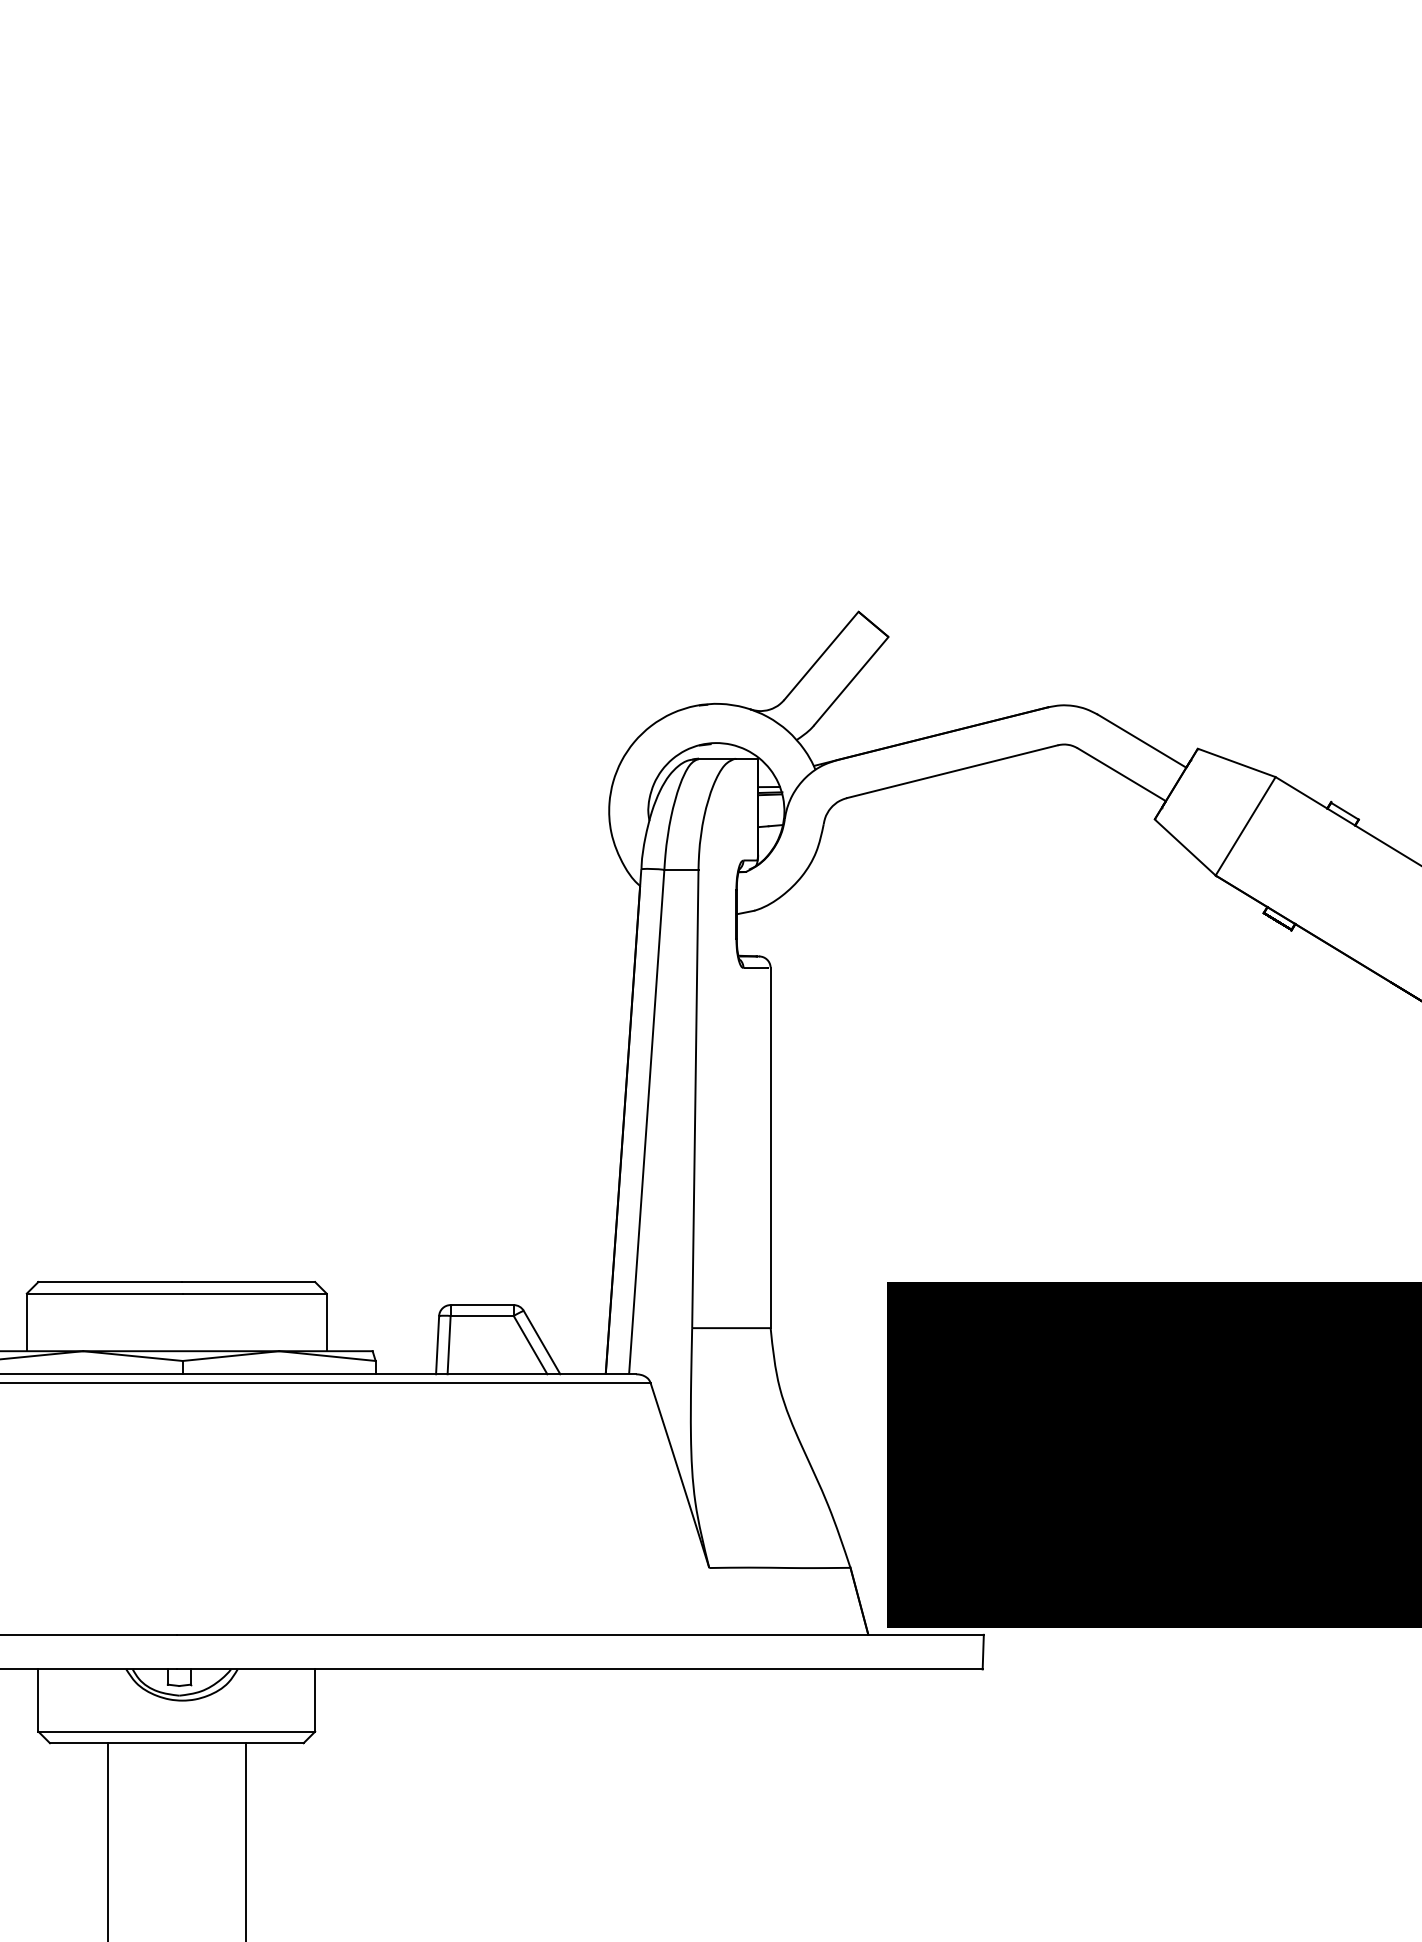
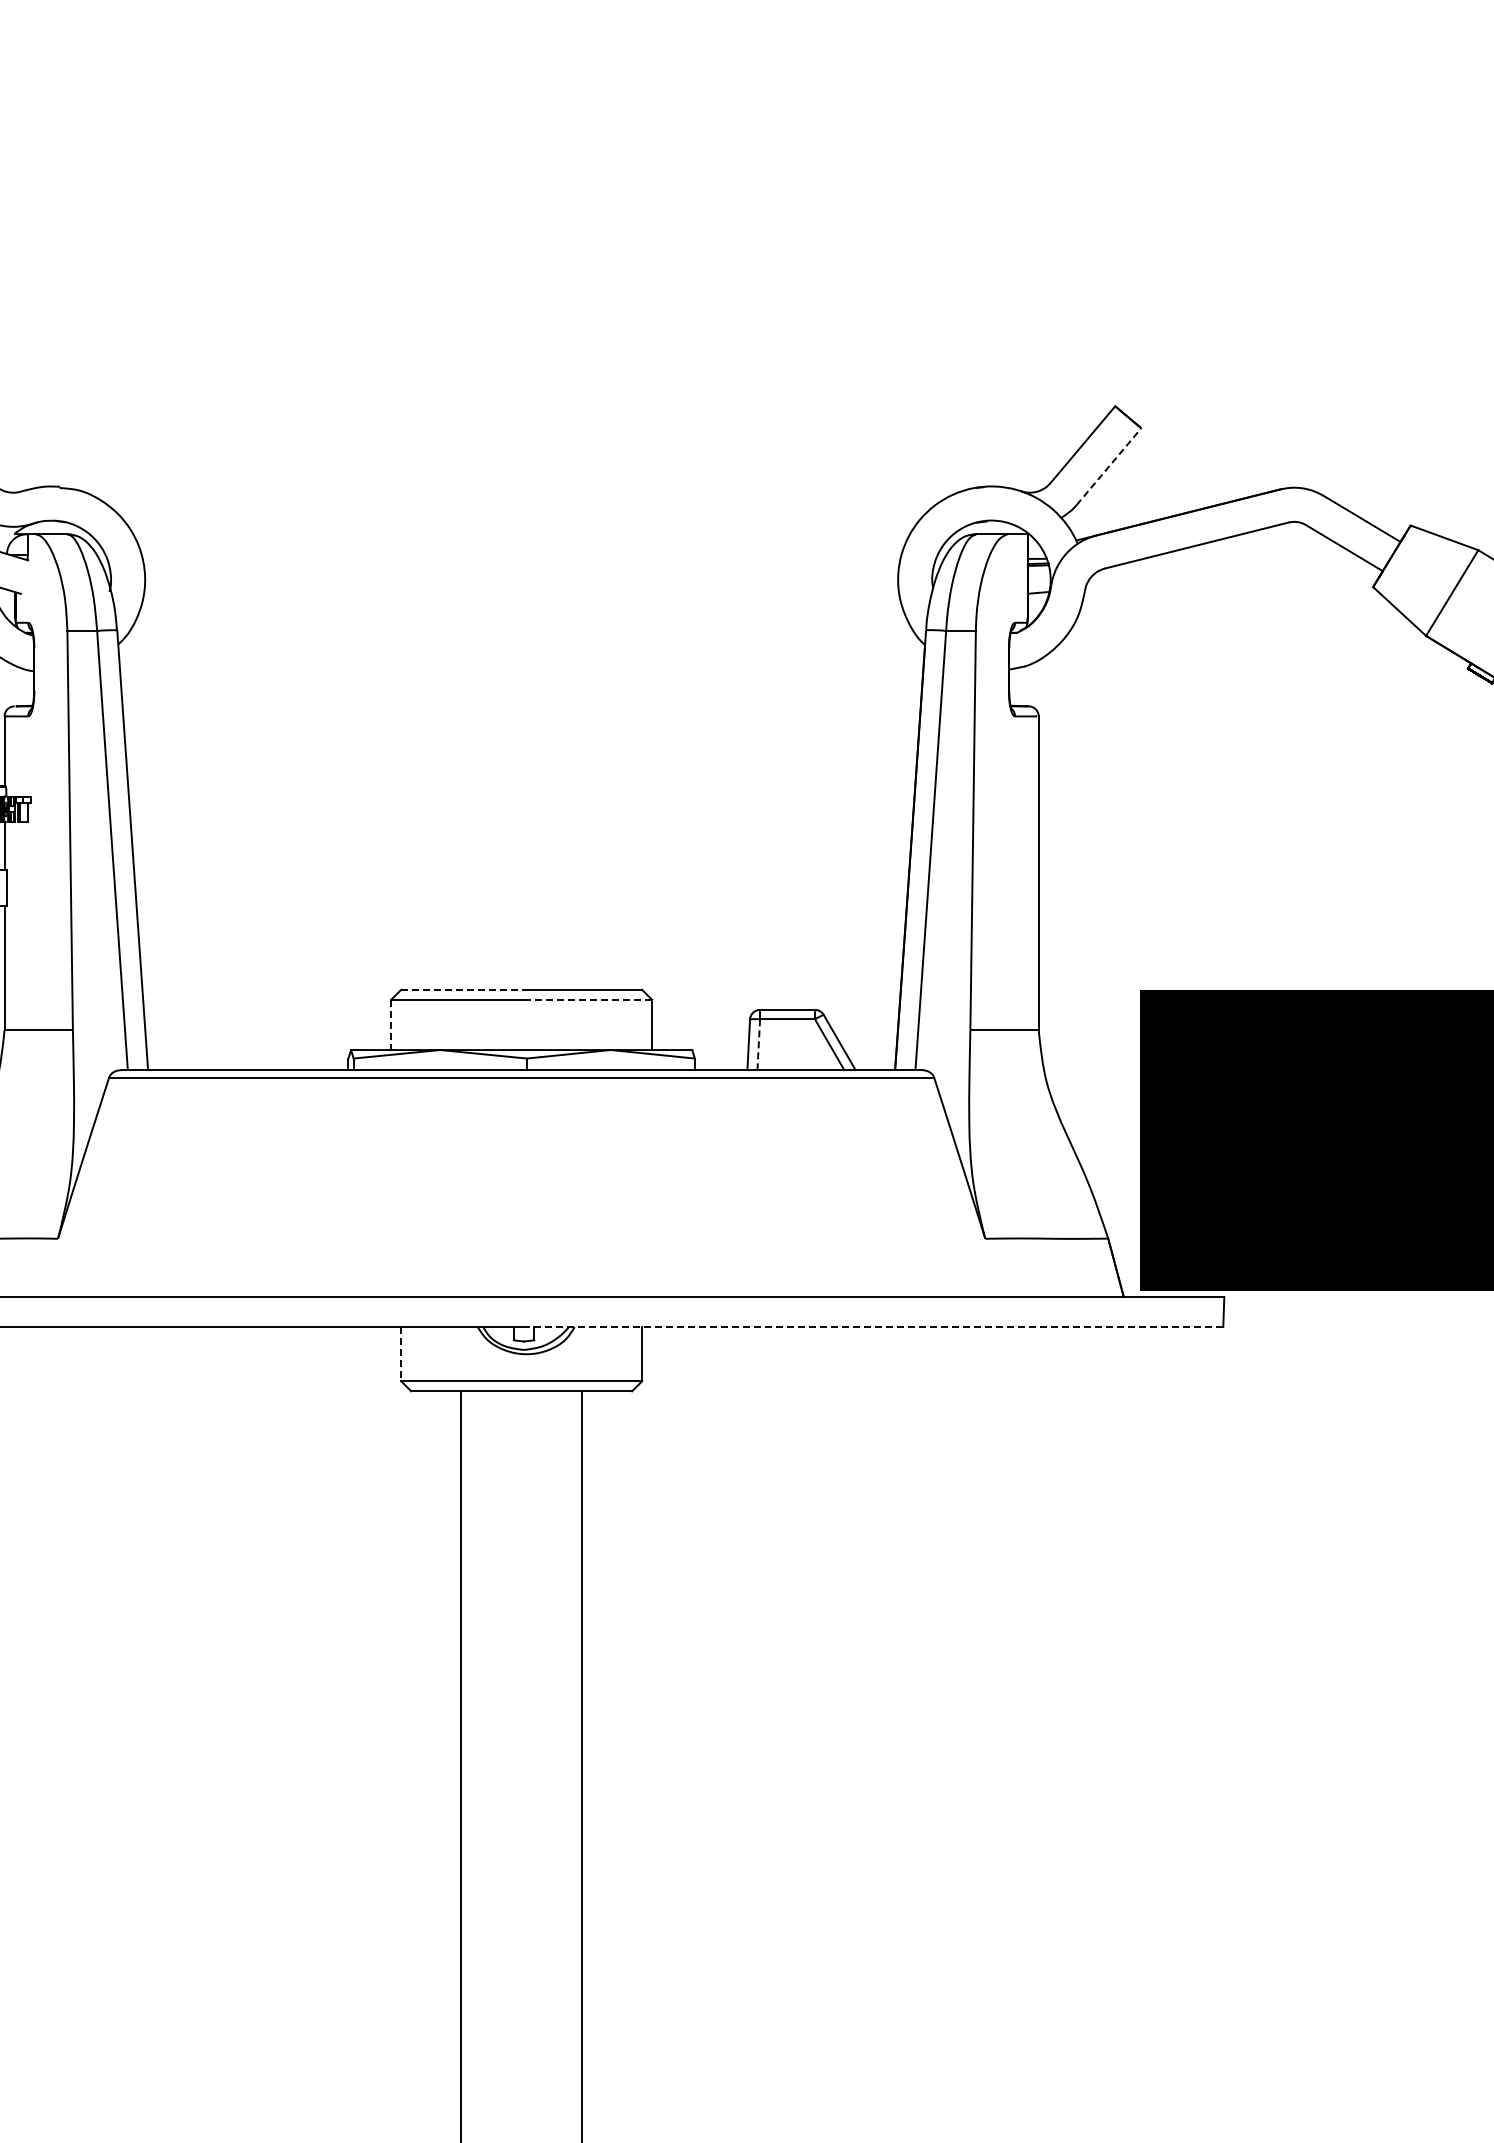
line: (851, 680) -> (1109, 466), solid -> dashed
line: (109, 1281) -> (463, 989), solid -> dashed
line: (254, 1293) -> (589, 999), solid -> dashed
line: (27, 1323) -> (391, 1025), solid -> dashed
line: (448, 1345) -> (758, 1045), solid -> dashed
line: (579, 1669) -> (872, 1327), solid -> dashed
line: (38, 1700) -> (401, 1354), solid -> dashed

